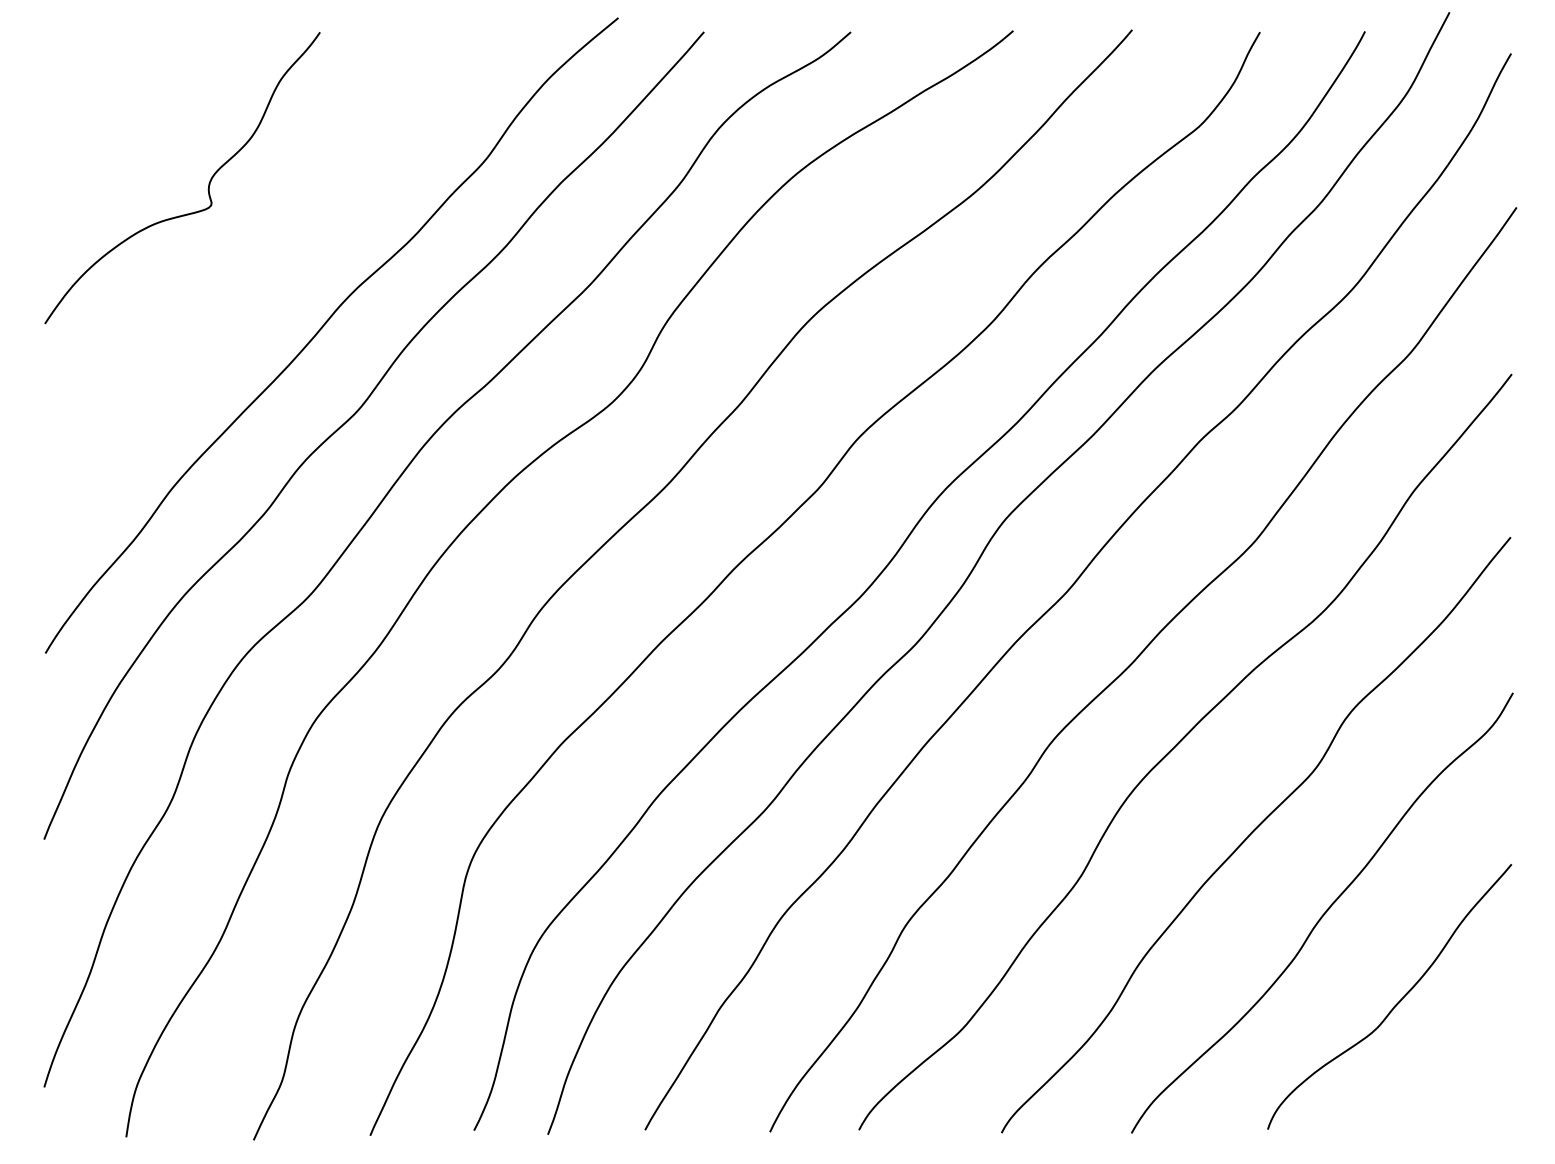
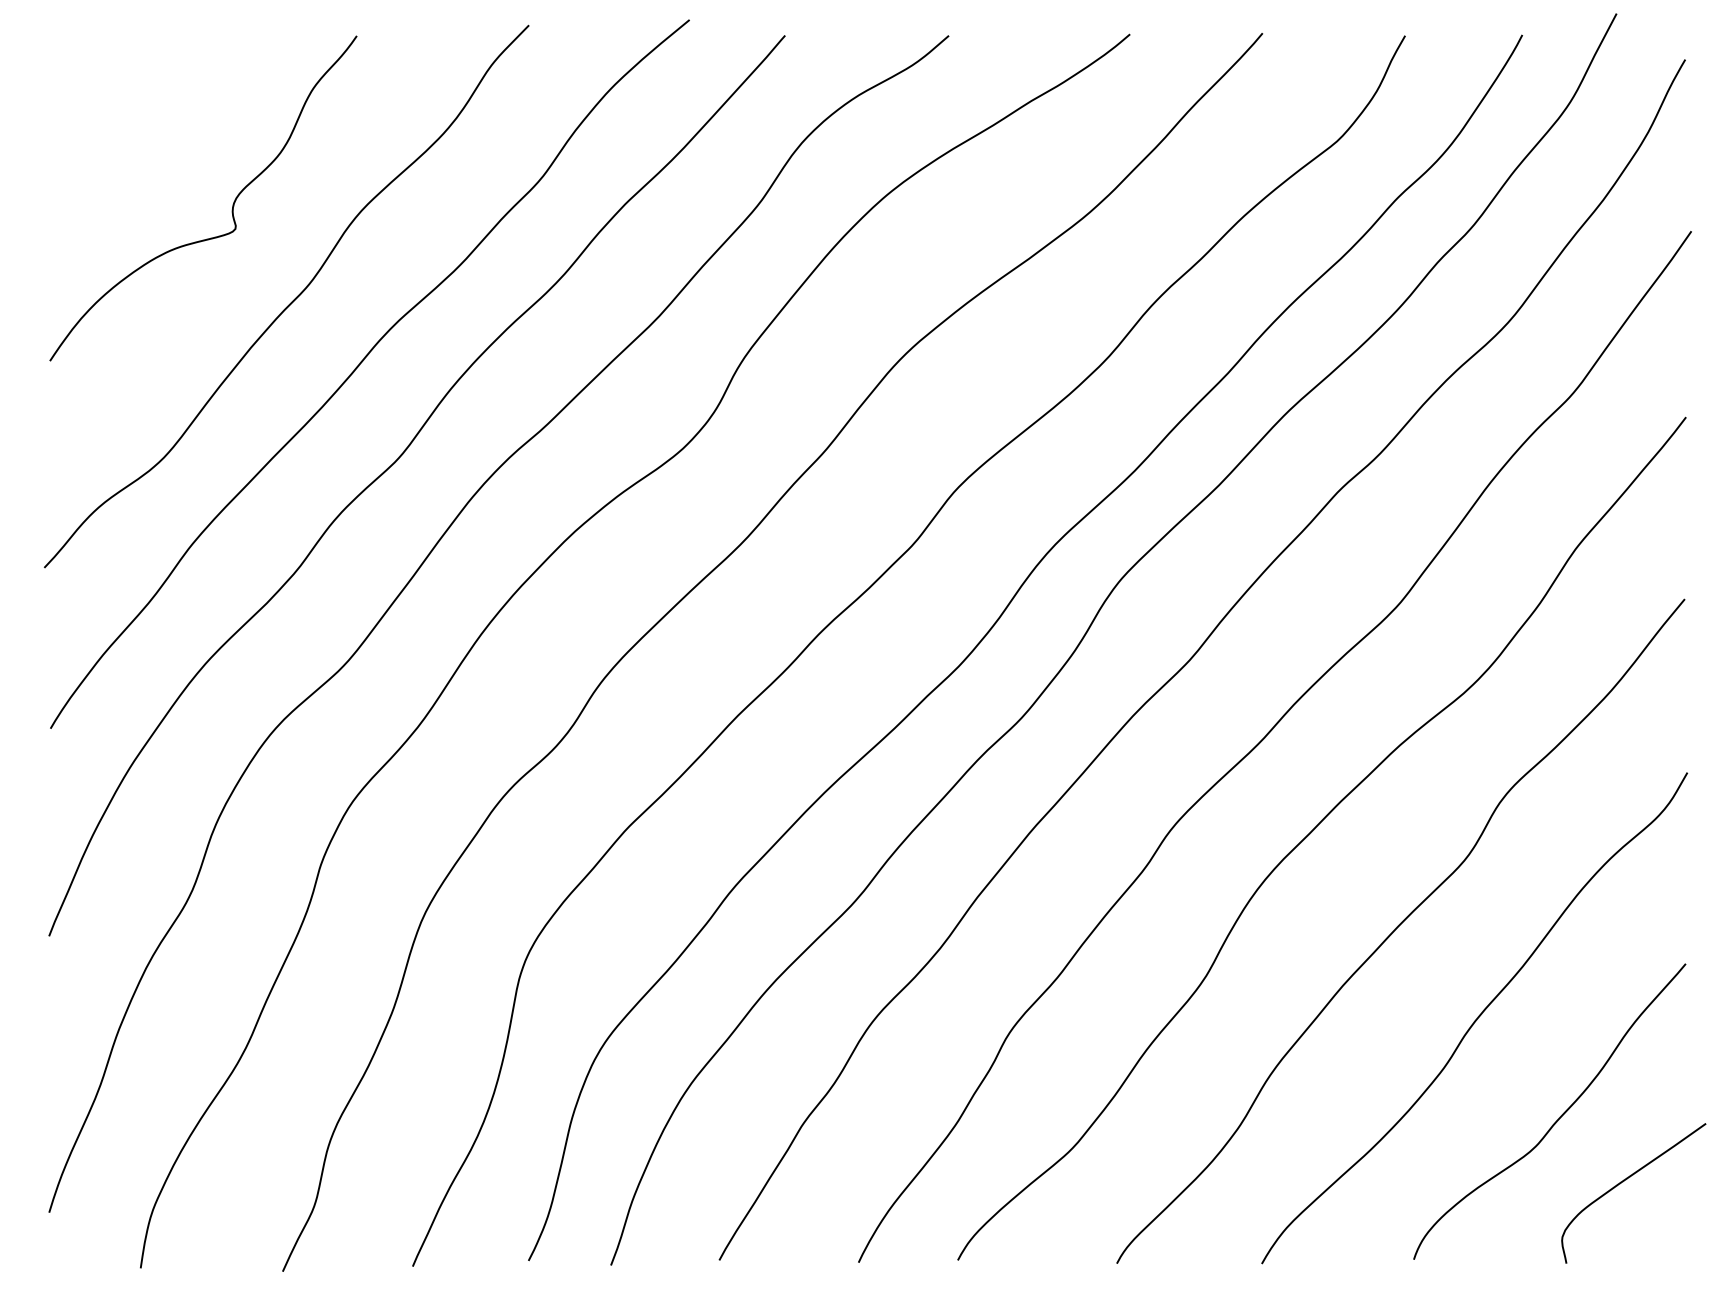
curve: (261, 270) -> (291, 301), added
curve: (1458, 1058) -> (1626, 1180), added

